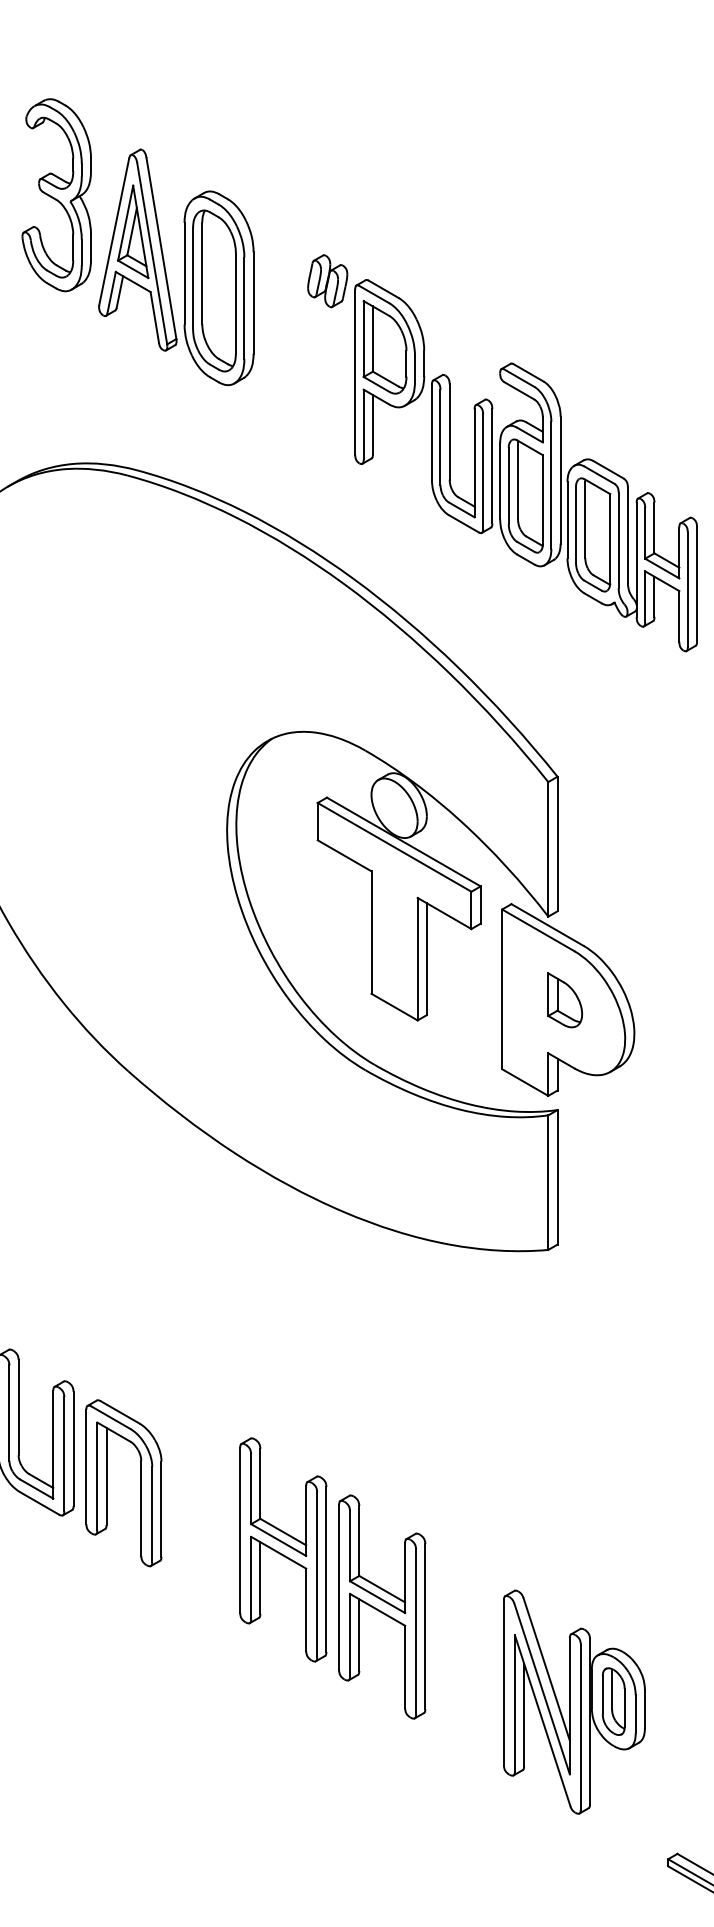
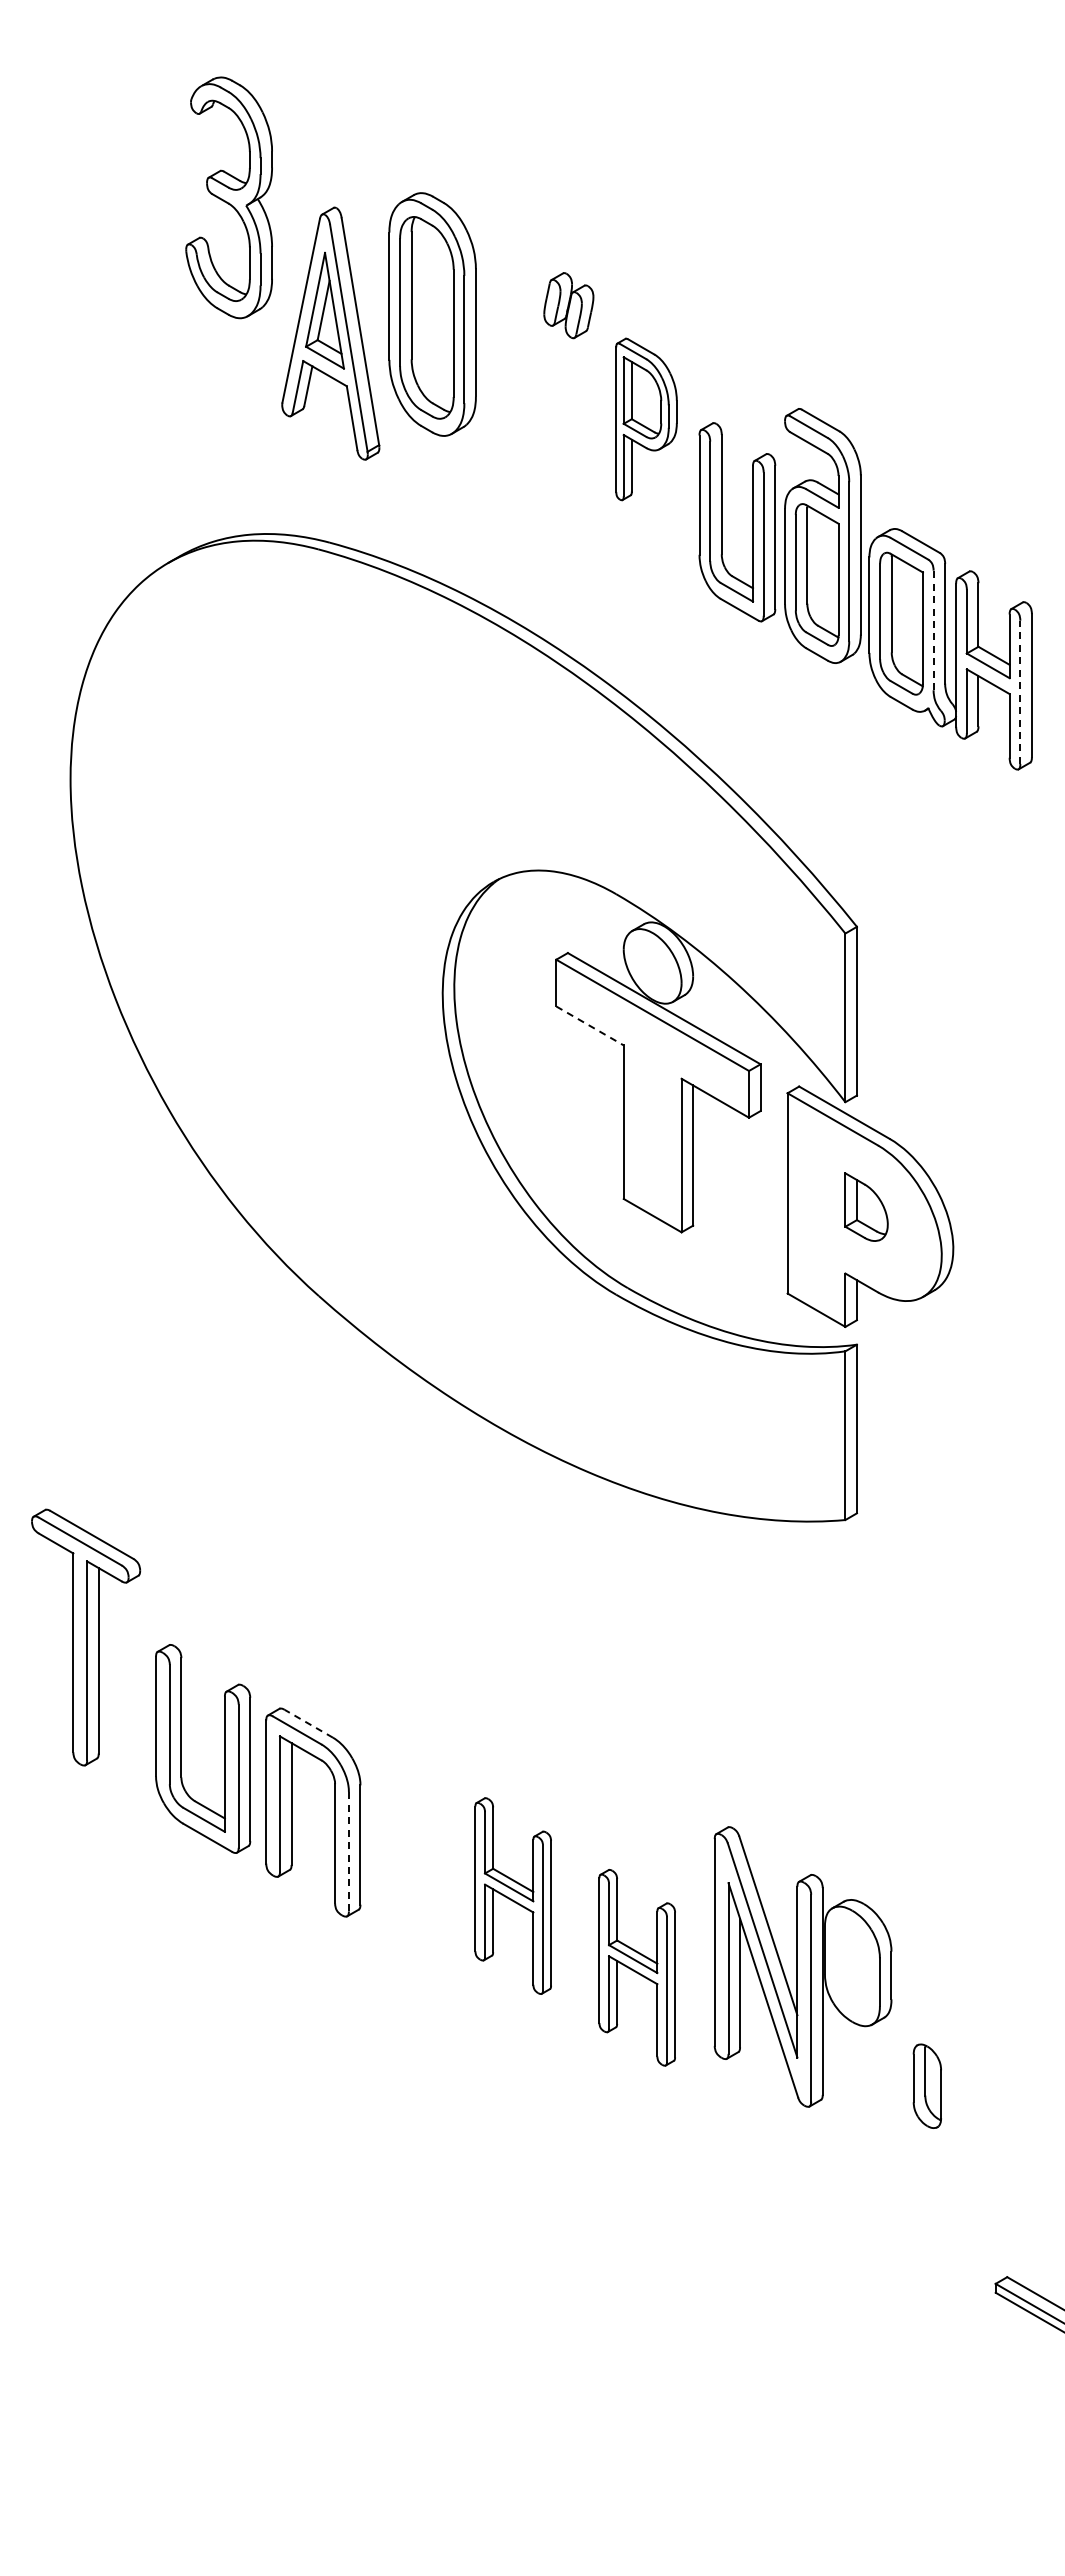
part: (137, 249) -> (330, 333), moved
part: (389, 372) -> (646, 419), size x0.7
line: (618, 540) -> (933, 630), solid -> dashed
line: (687, 589) -> (1020, 692), solid -> dashed
line: (344, 855) -> (590, 1025), solid -> dashed
line: (120, 1412) -> (308, 1723), solid -> dashed
line: (151, 1514) -> (348, 1851), solid -> dashed
part: (283, 1549) -> (513, 1895), size x0.7
part: (382, 1606) -> (637, 1967), size x0.7
part: (573, 1701) -> (802, 1966), moved

